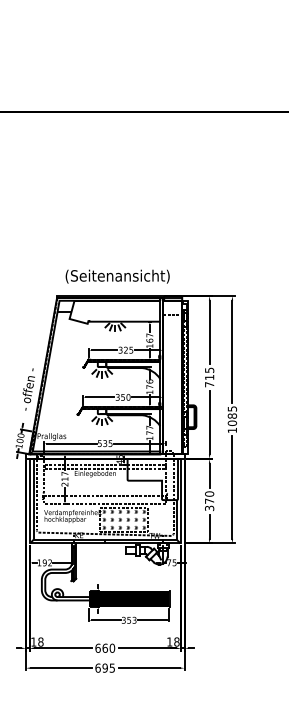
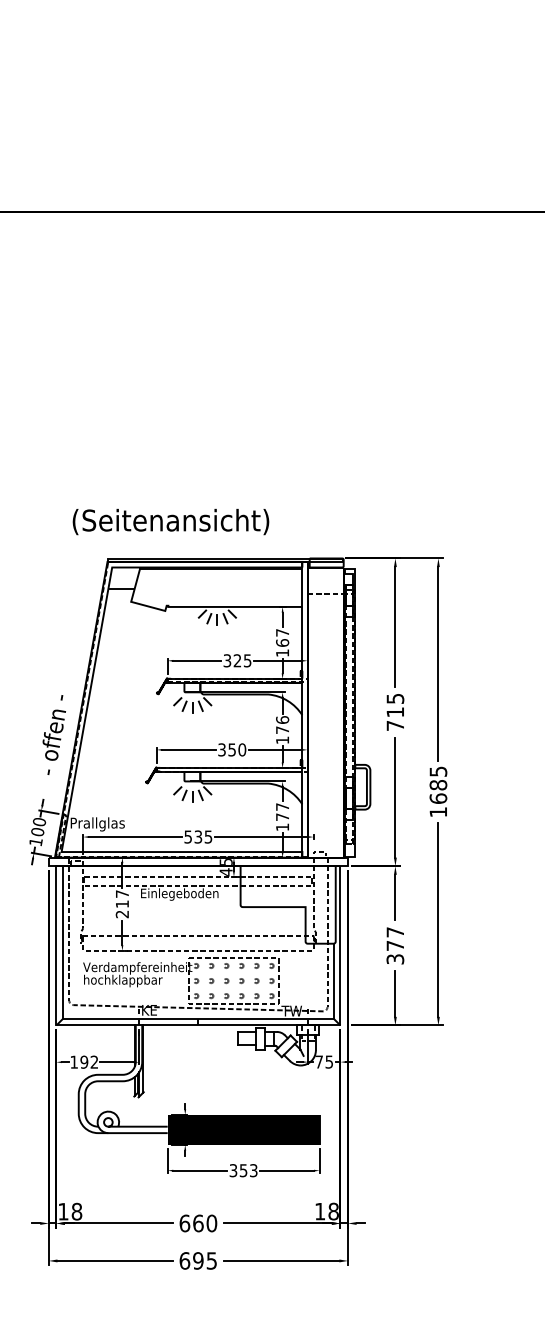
text: (117, 276) -> (170, 521), moved
text: (231, 422) -> (436, 797), 1085 -> 1685
text: (209, 493) -> (395, 931), 370 -> 377

